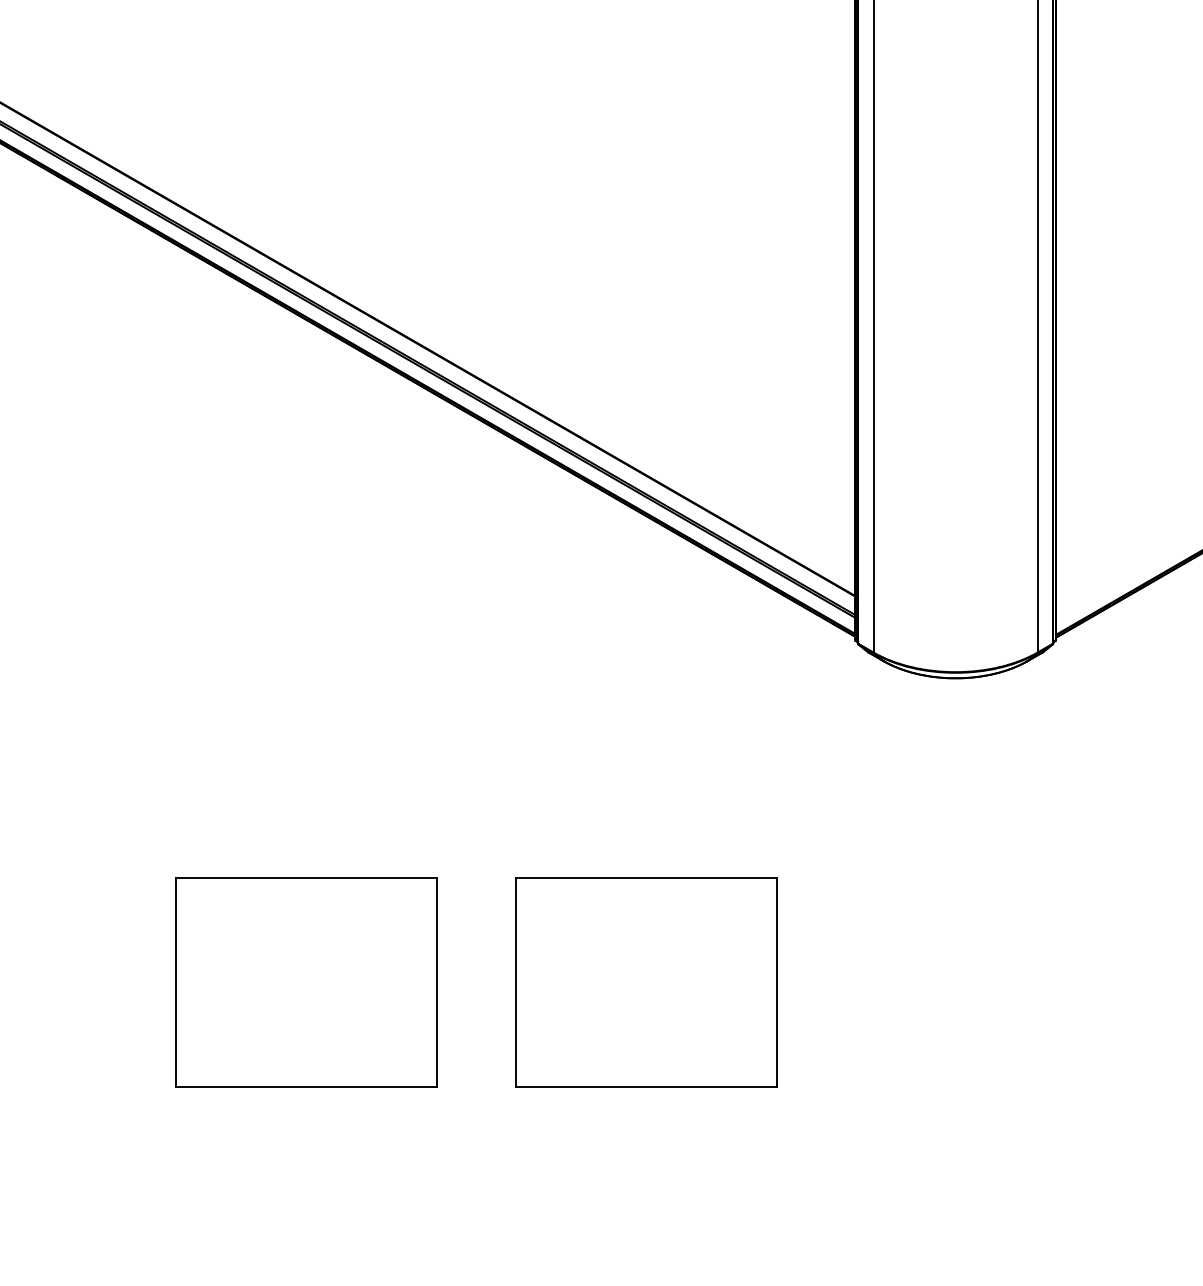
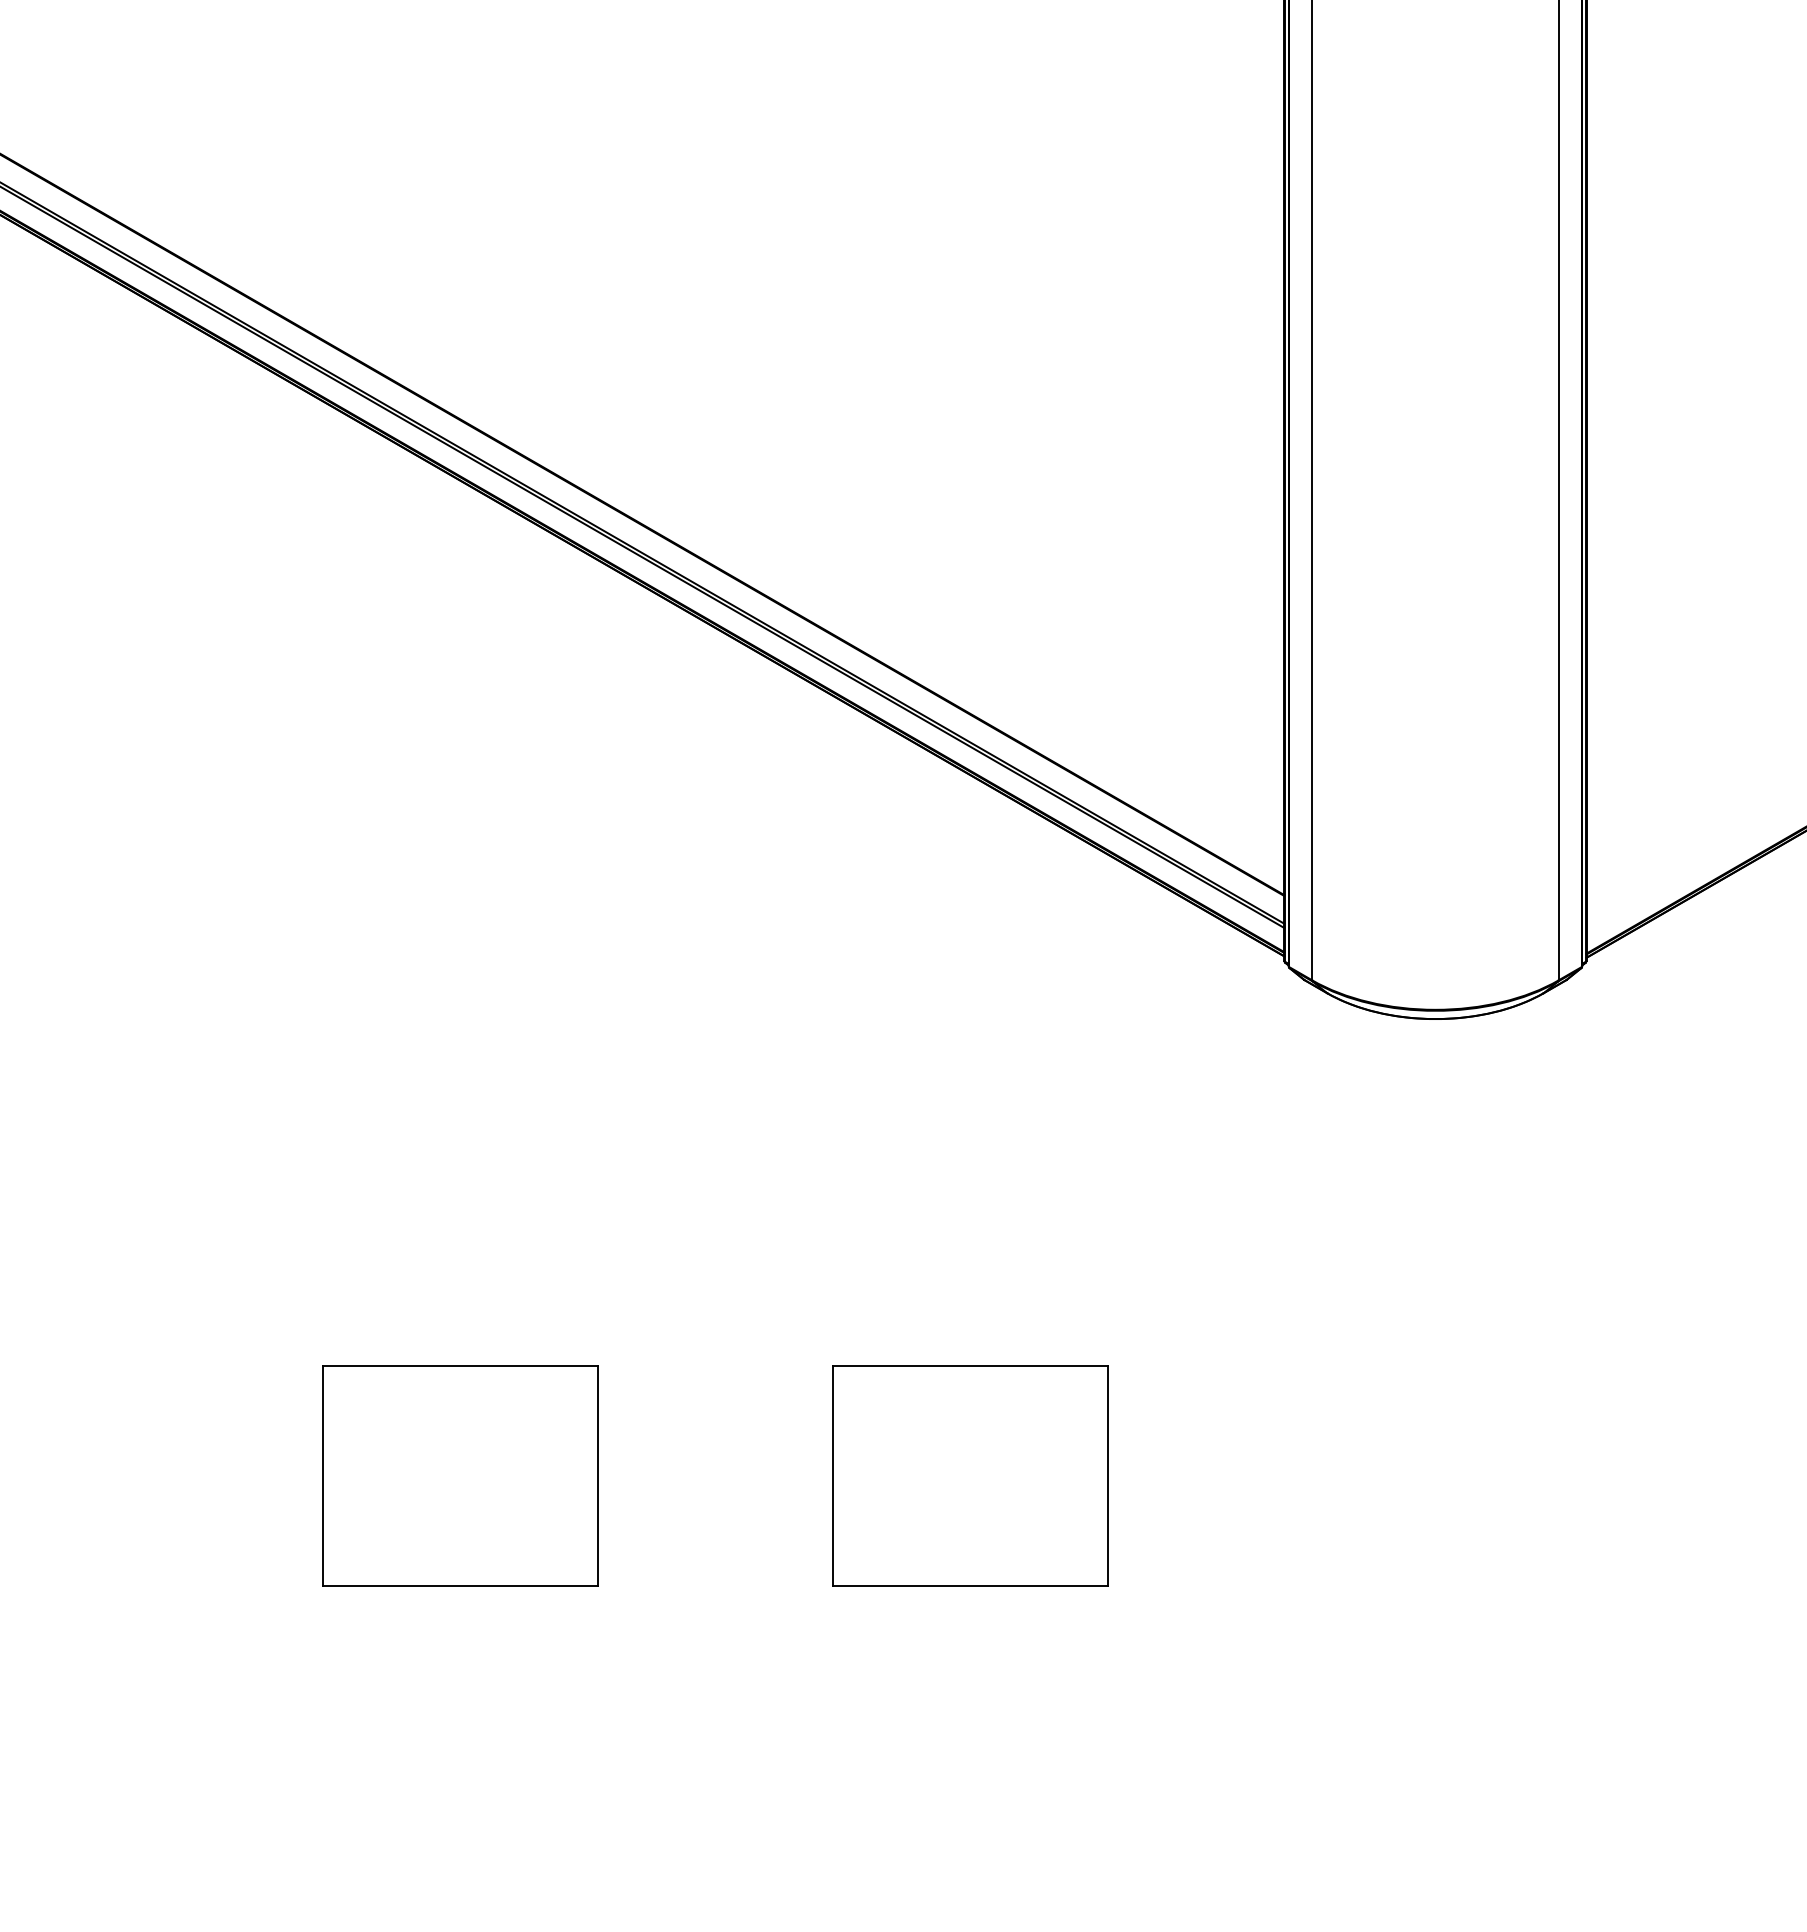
part: (306, 982) -> (460, 1475), size x0.7
part: (646, 982) -> (971, 1475), size x0.7

